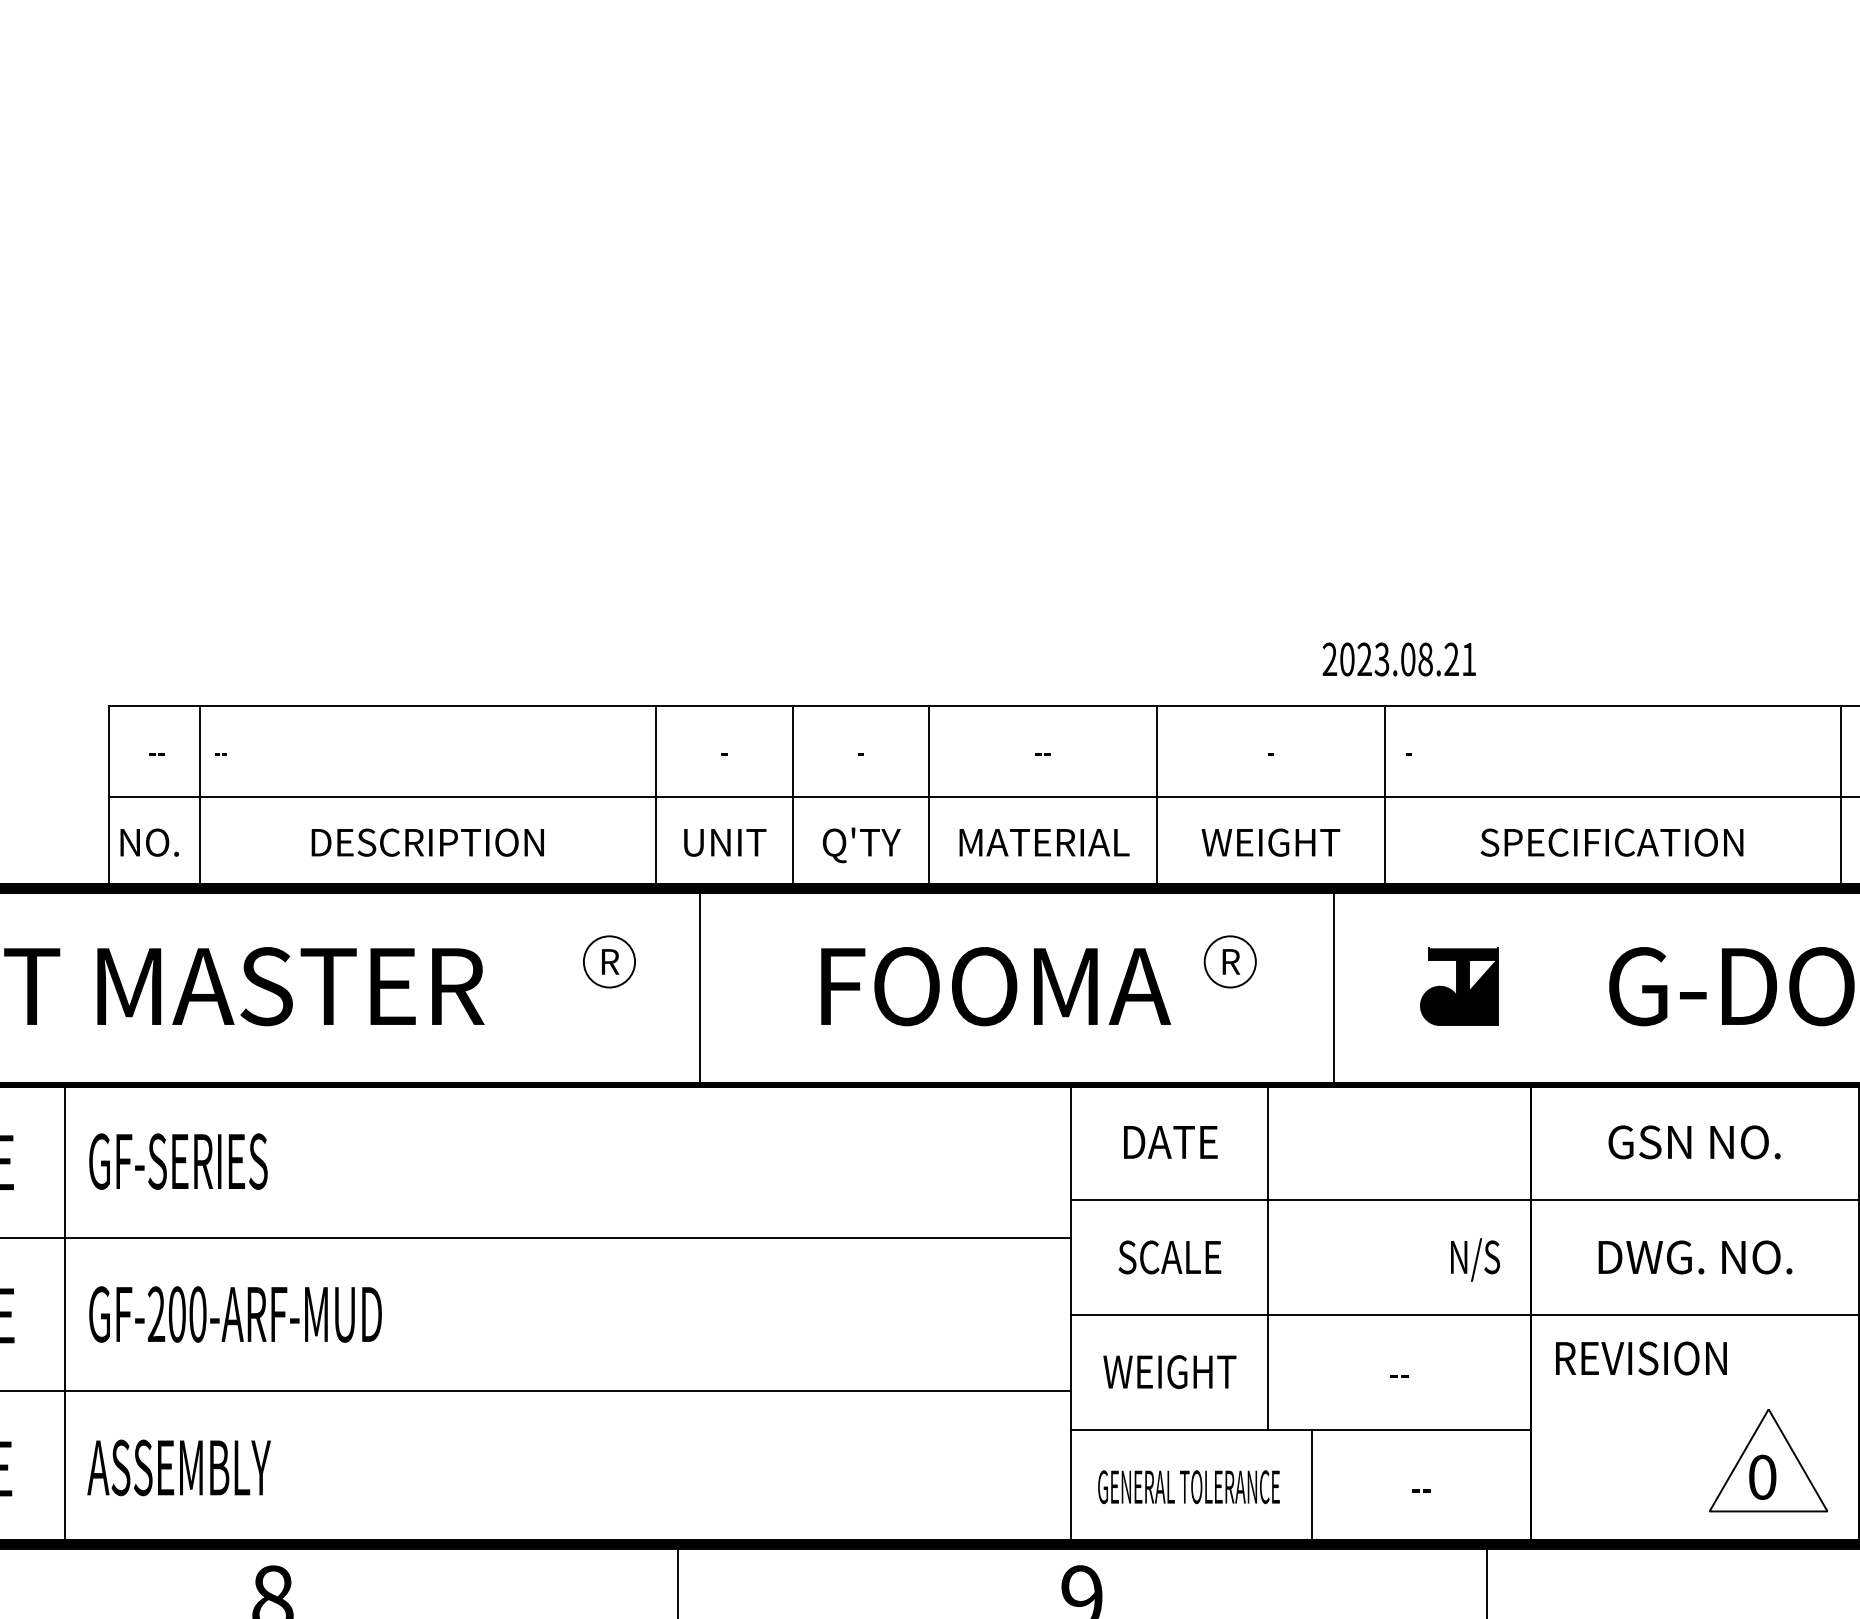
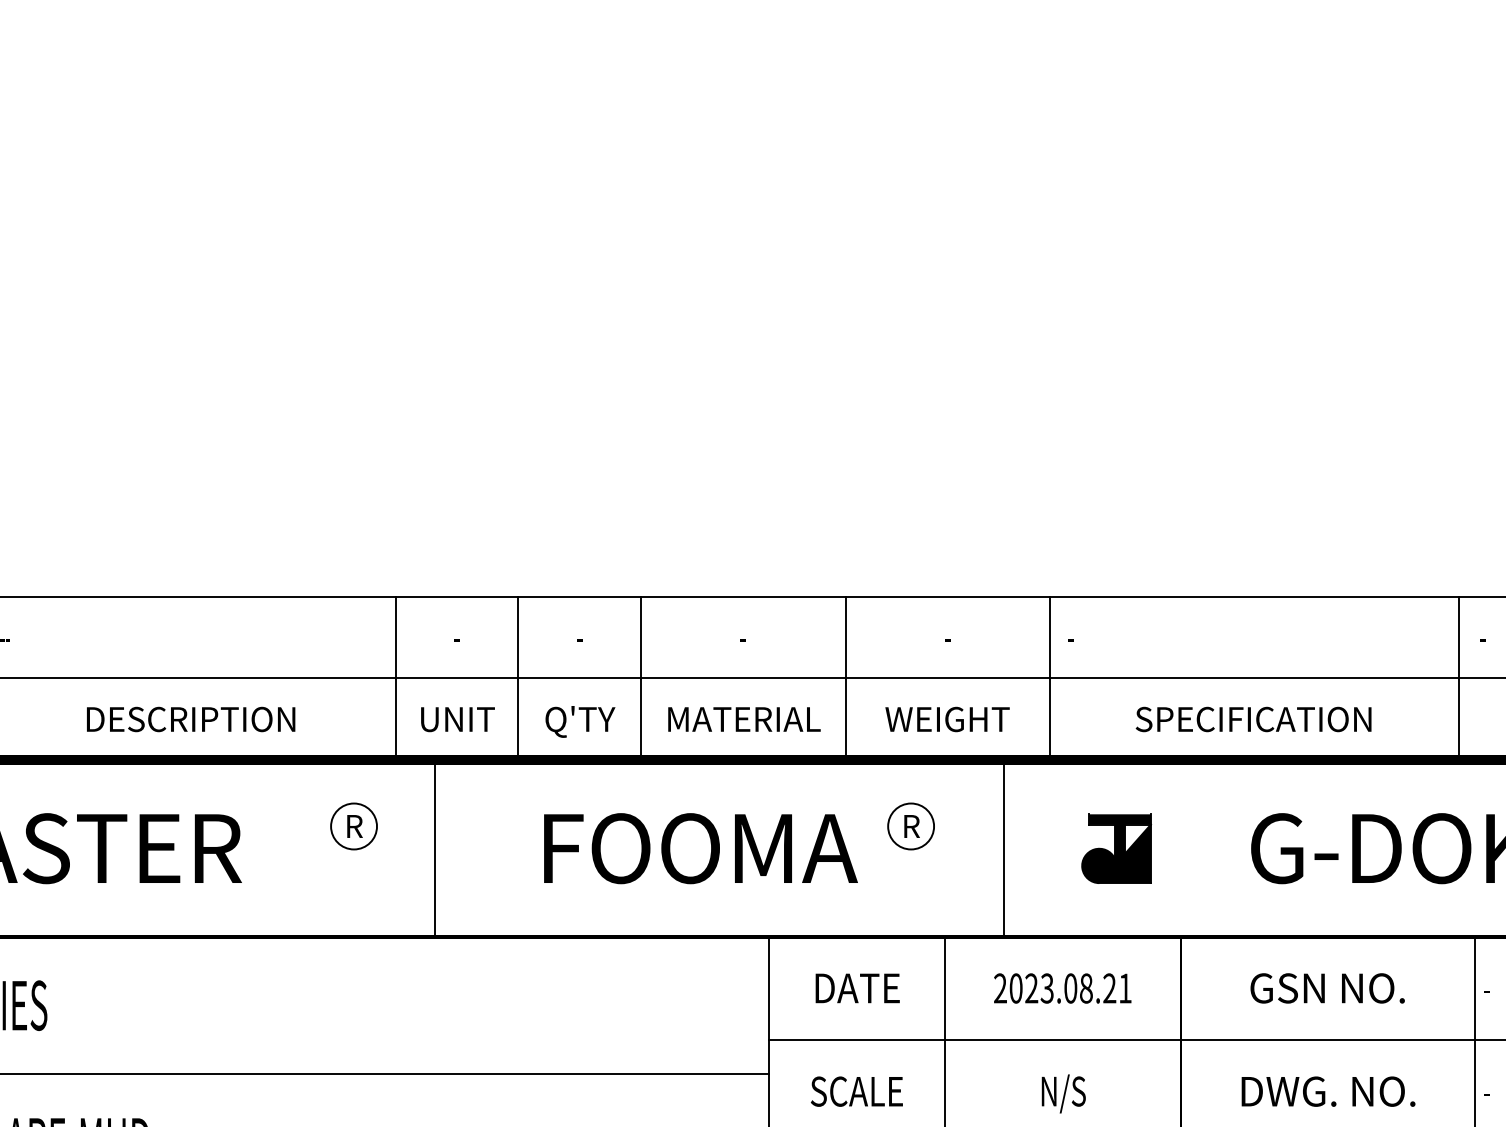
text: (1398, 659) -> (1062, 988), moved
text: (1042, 754) -> (742, 640), -- -> -
text: (1475, 1259) -> (1063, 1093), moved

